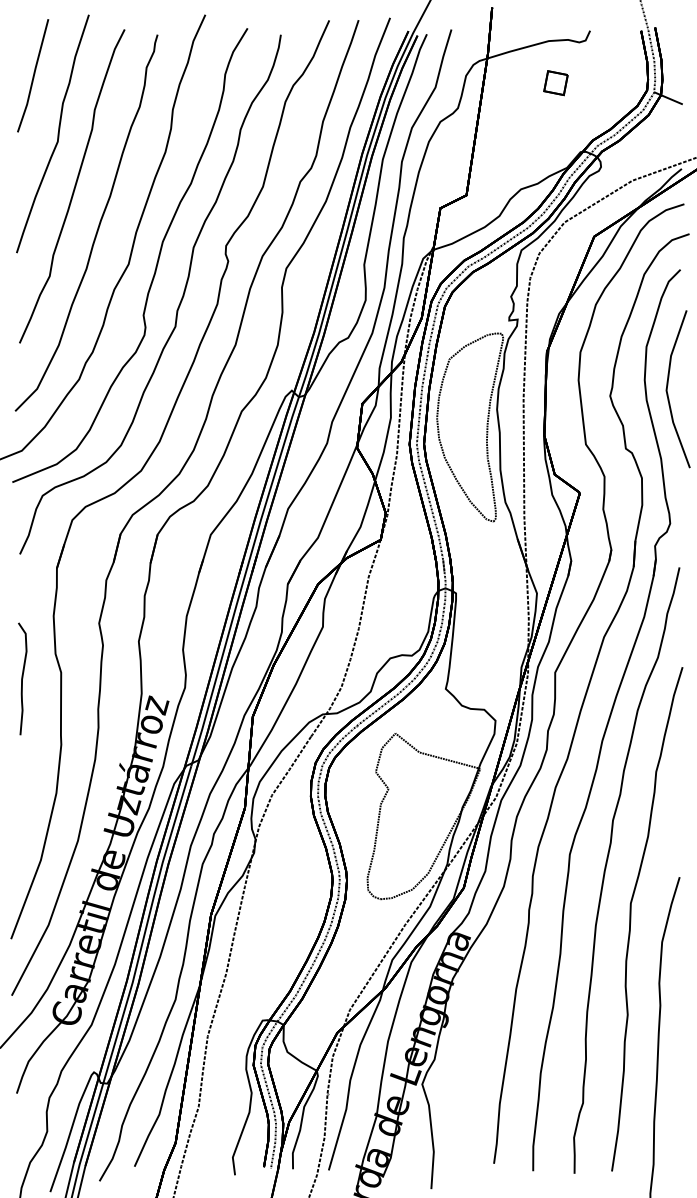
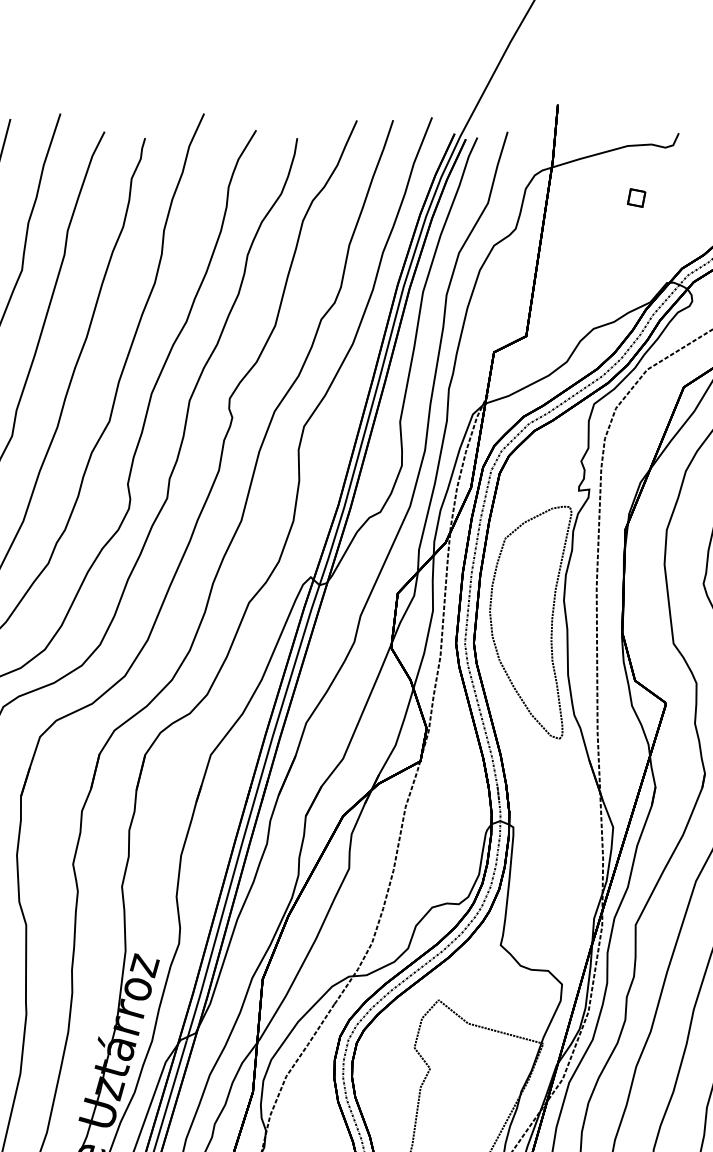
part: (555, 83) -> (636, 198), size x0.6

